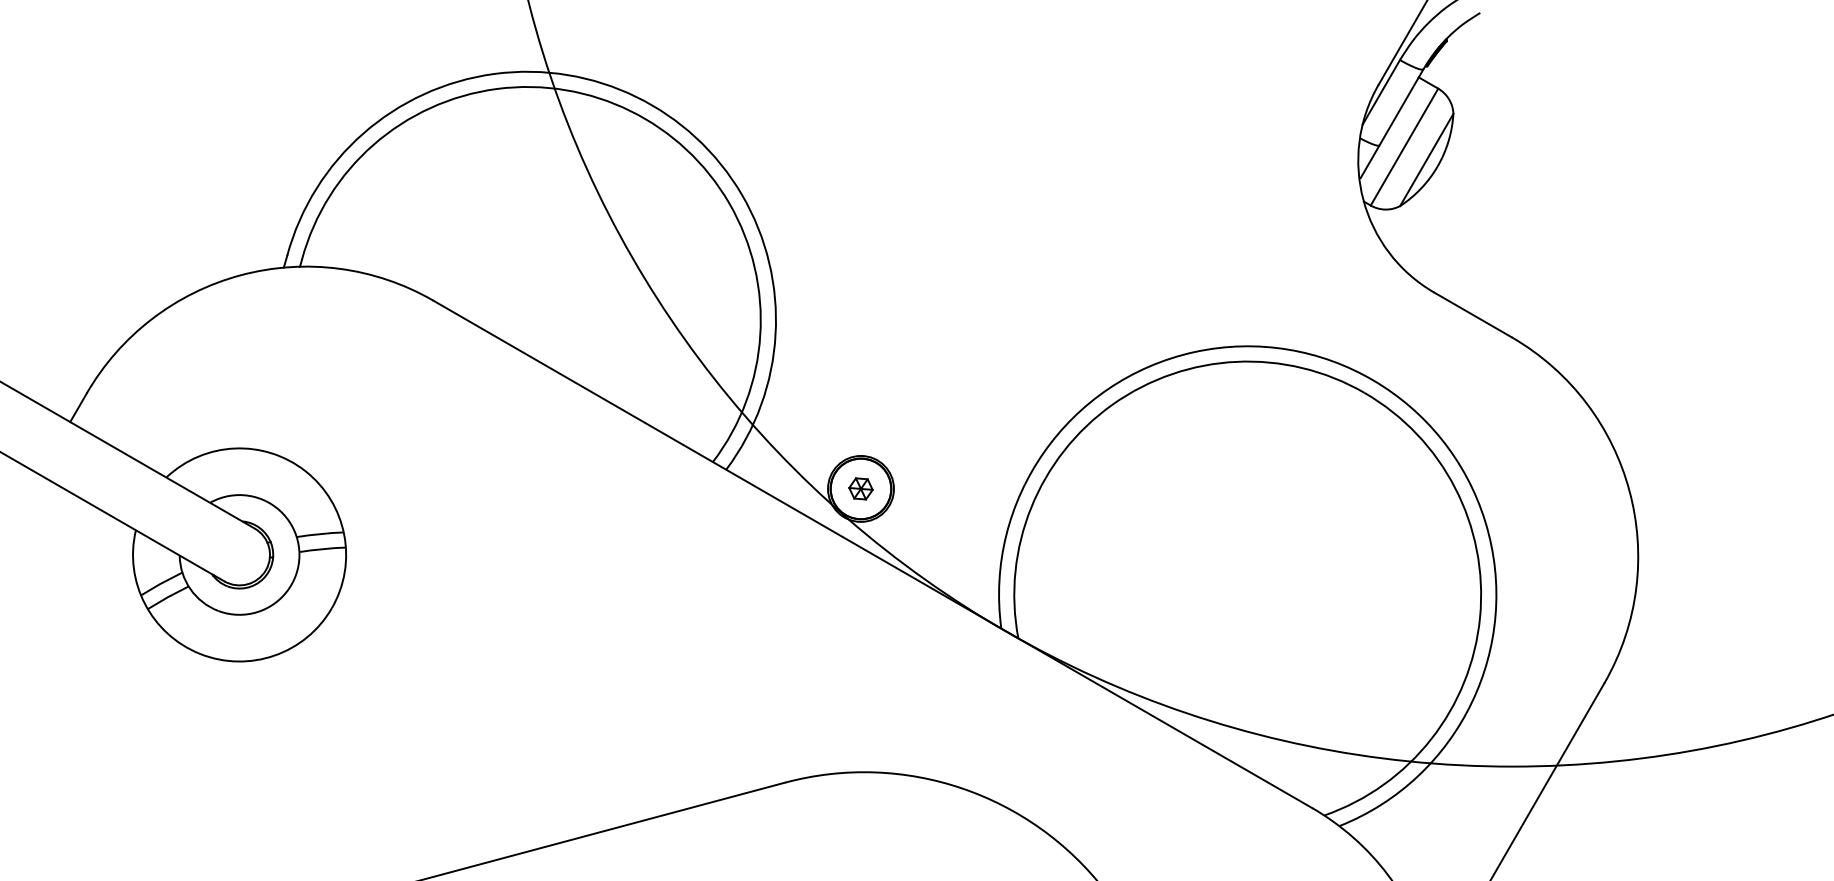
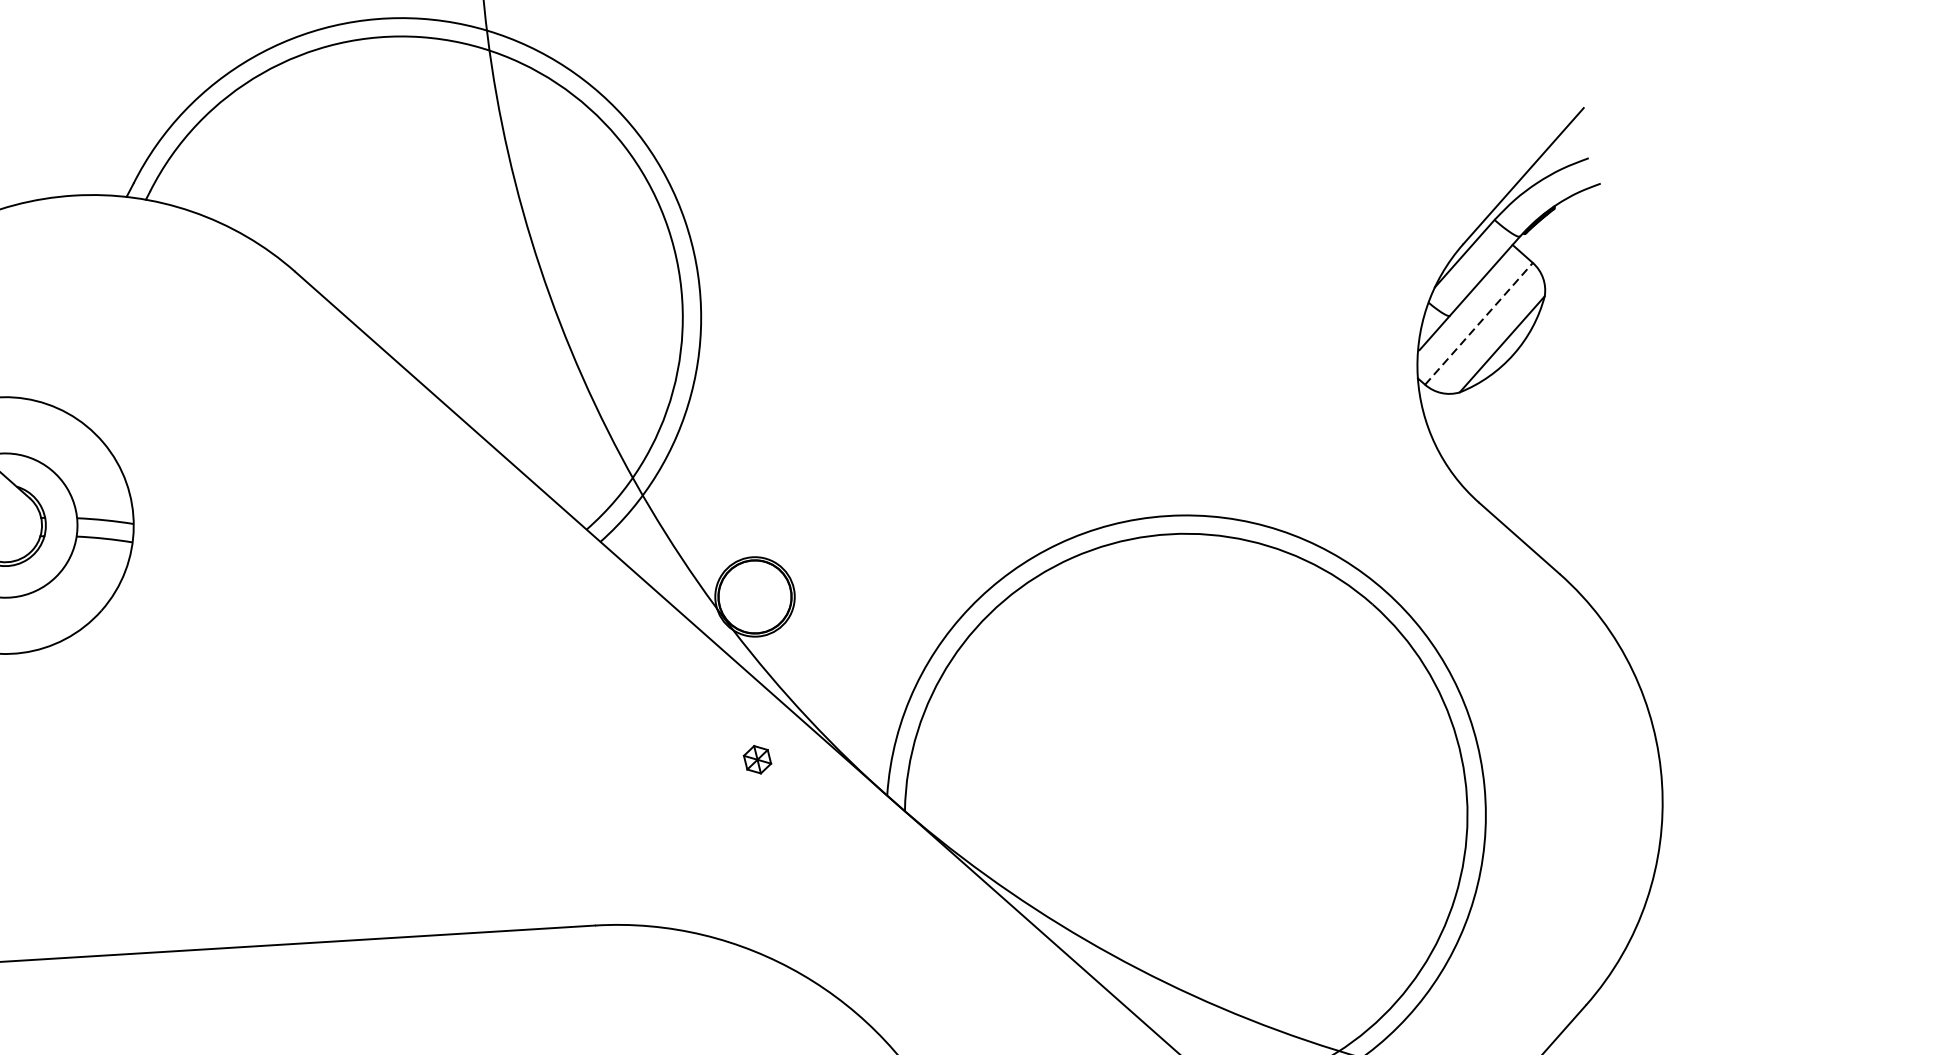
line: (1404, 146) -> (1479, 323), solid -> dashed
part: (860, 488) -> (757, 759), moved

